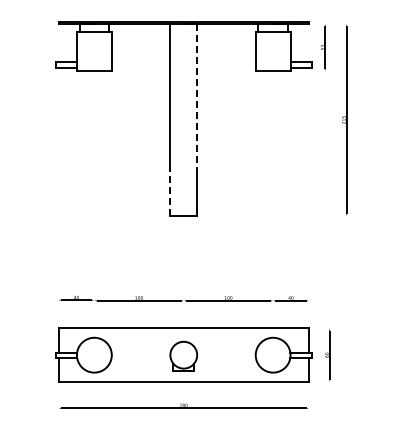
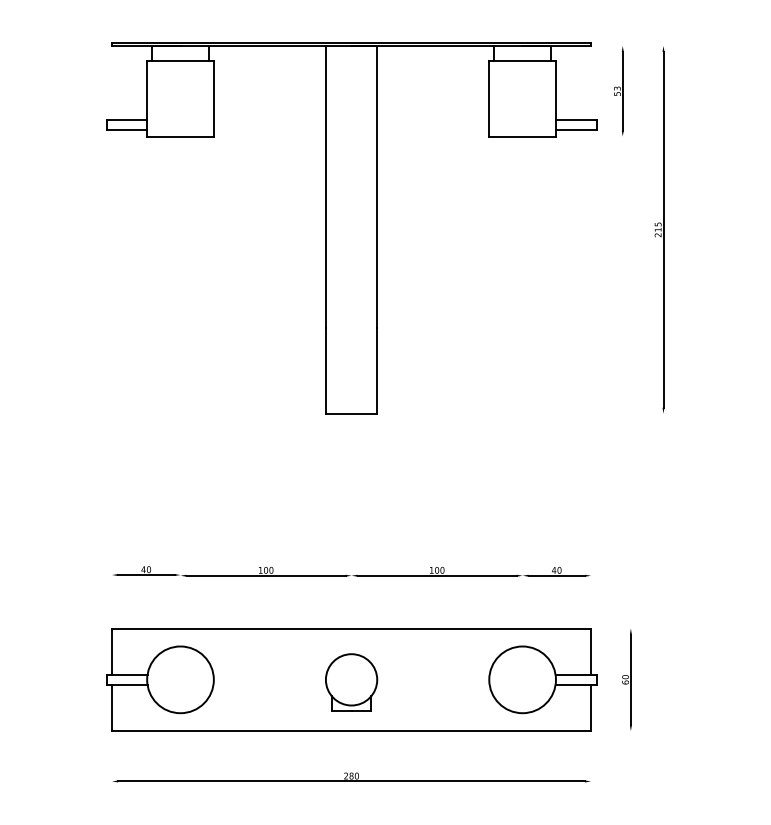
line: (197, 97) -> (377, 186), dashed -> solid
line: (170, 193) -> (326, 370), dashed -> solid

